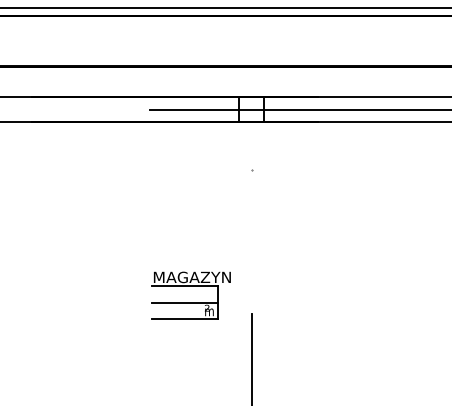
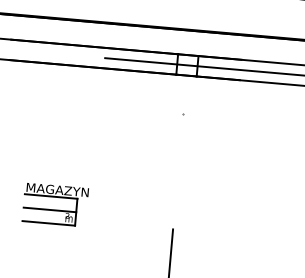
part: (190, 302) -> (54, 210), moved

